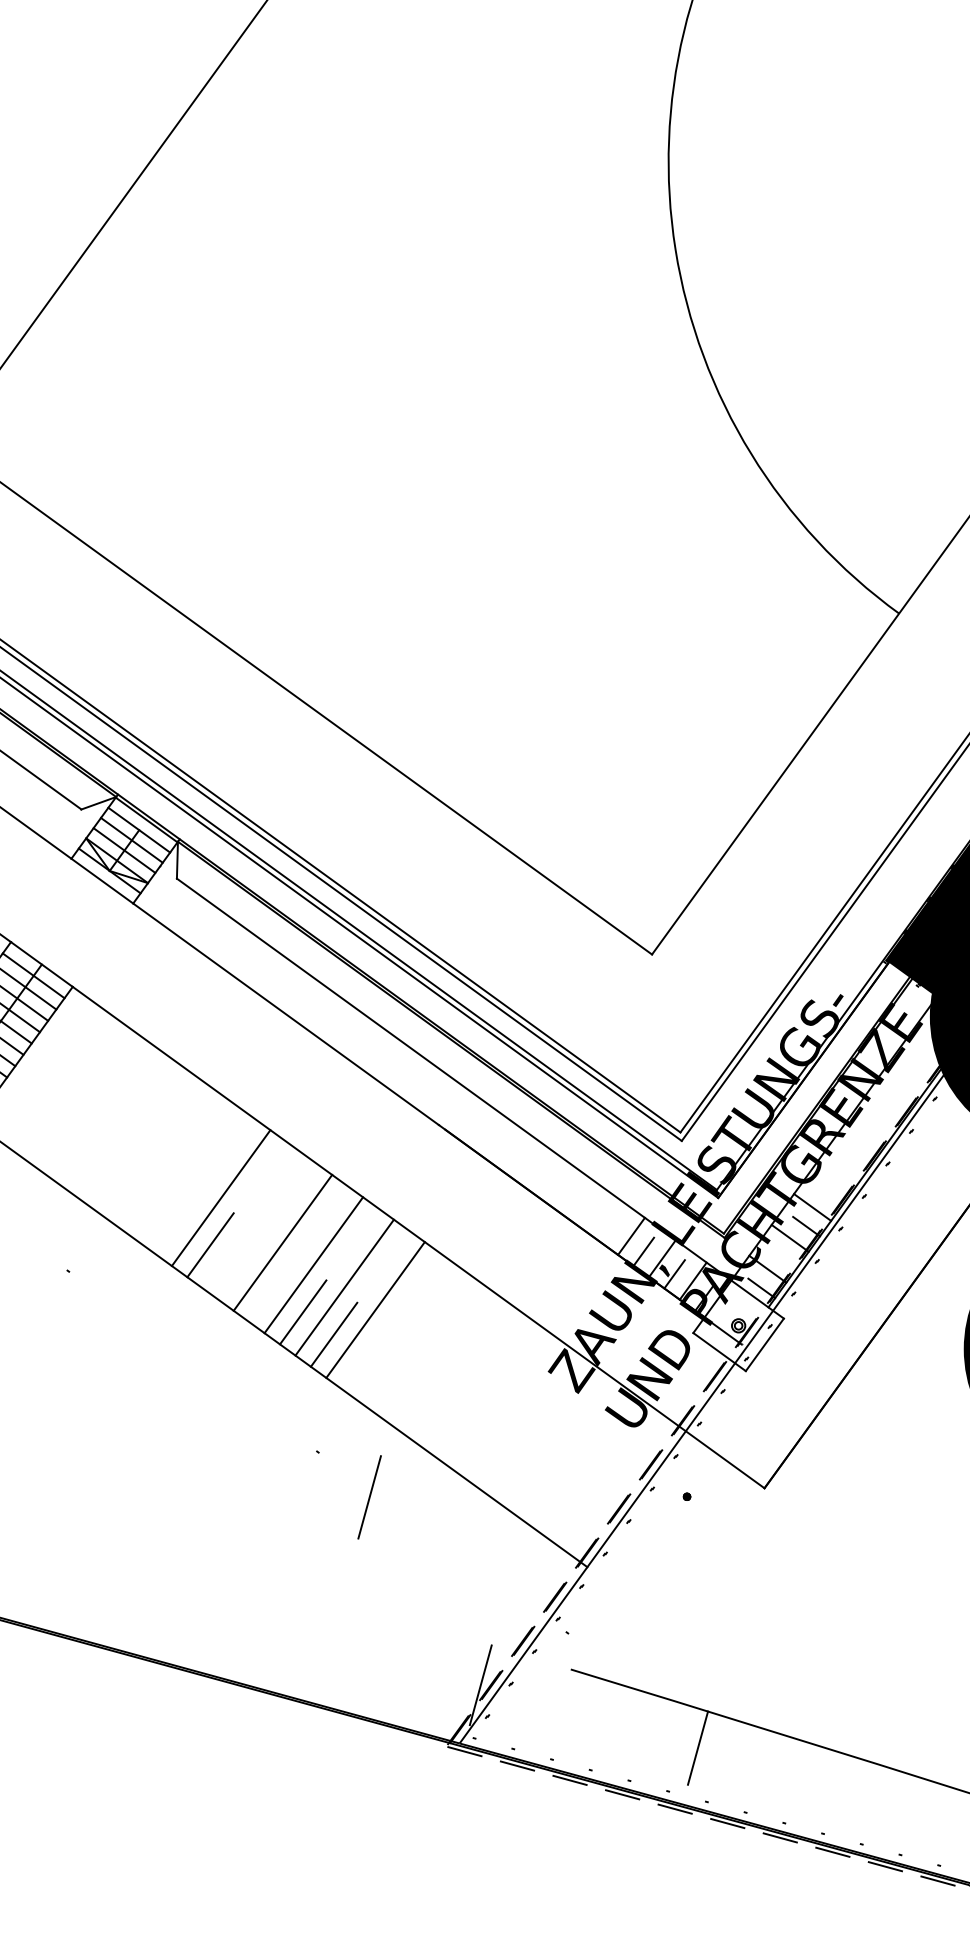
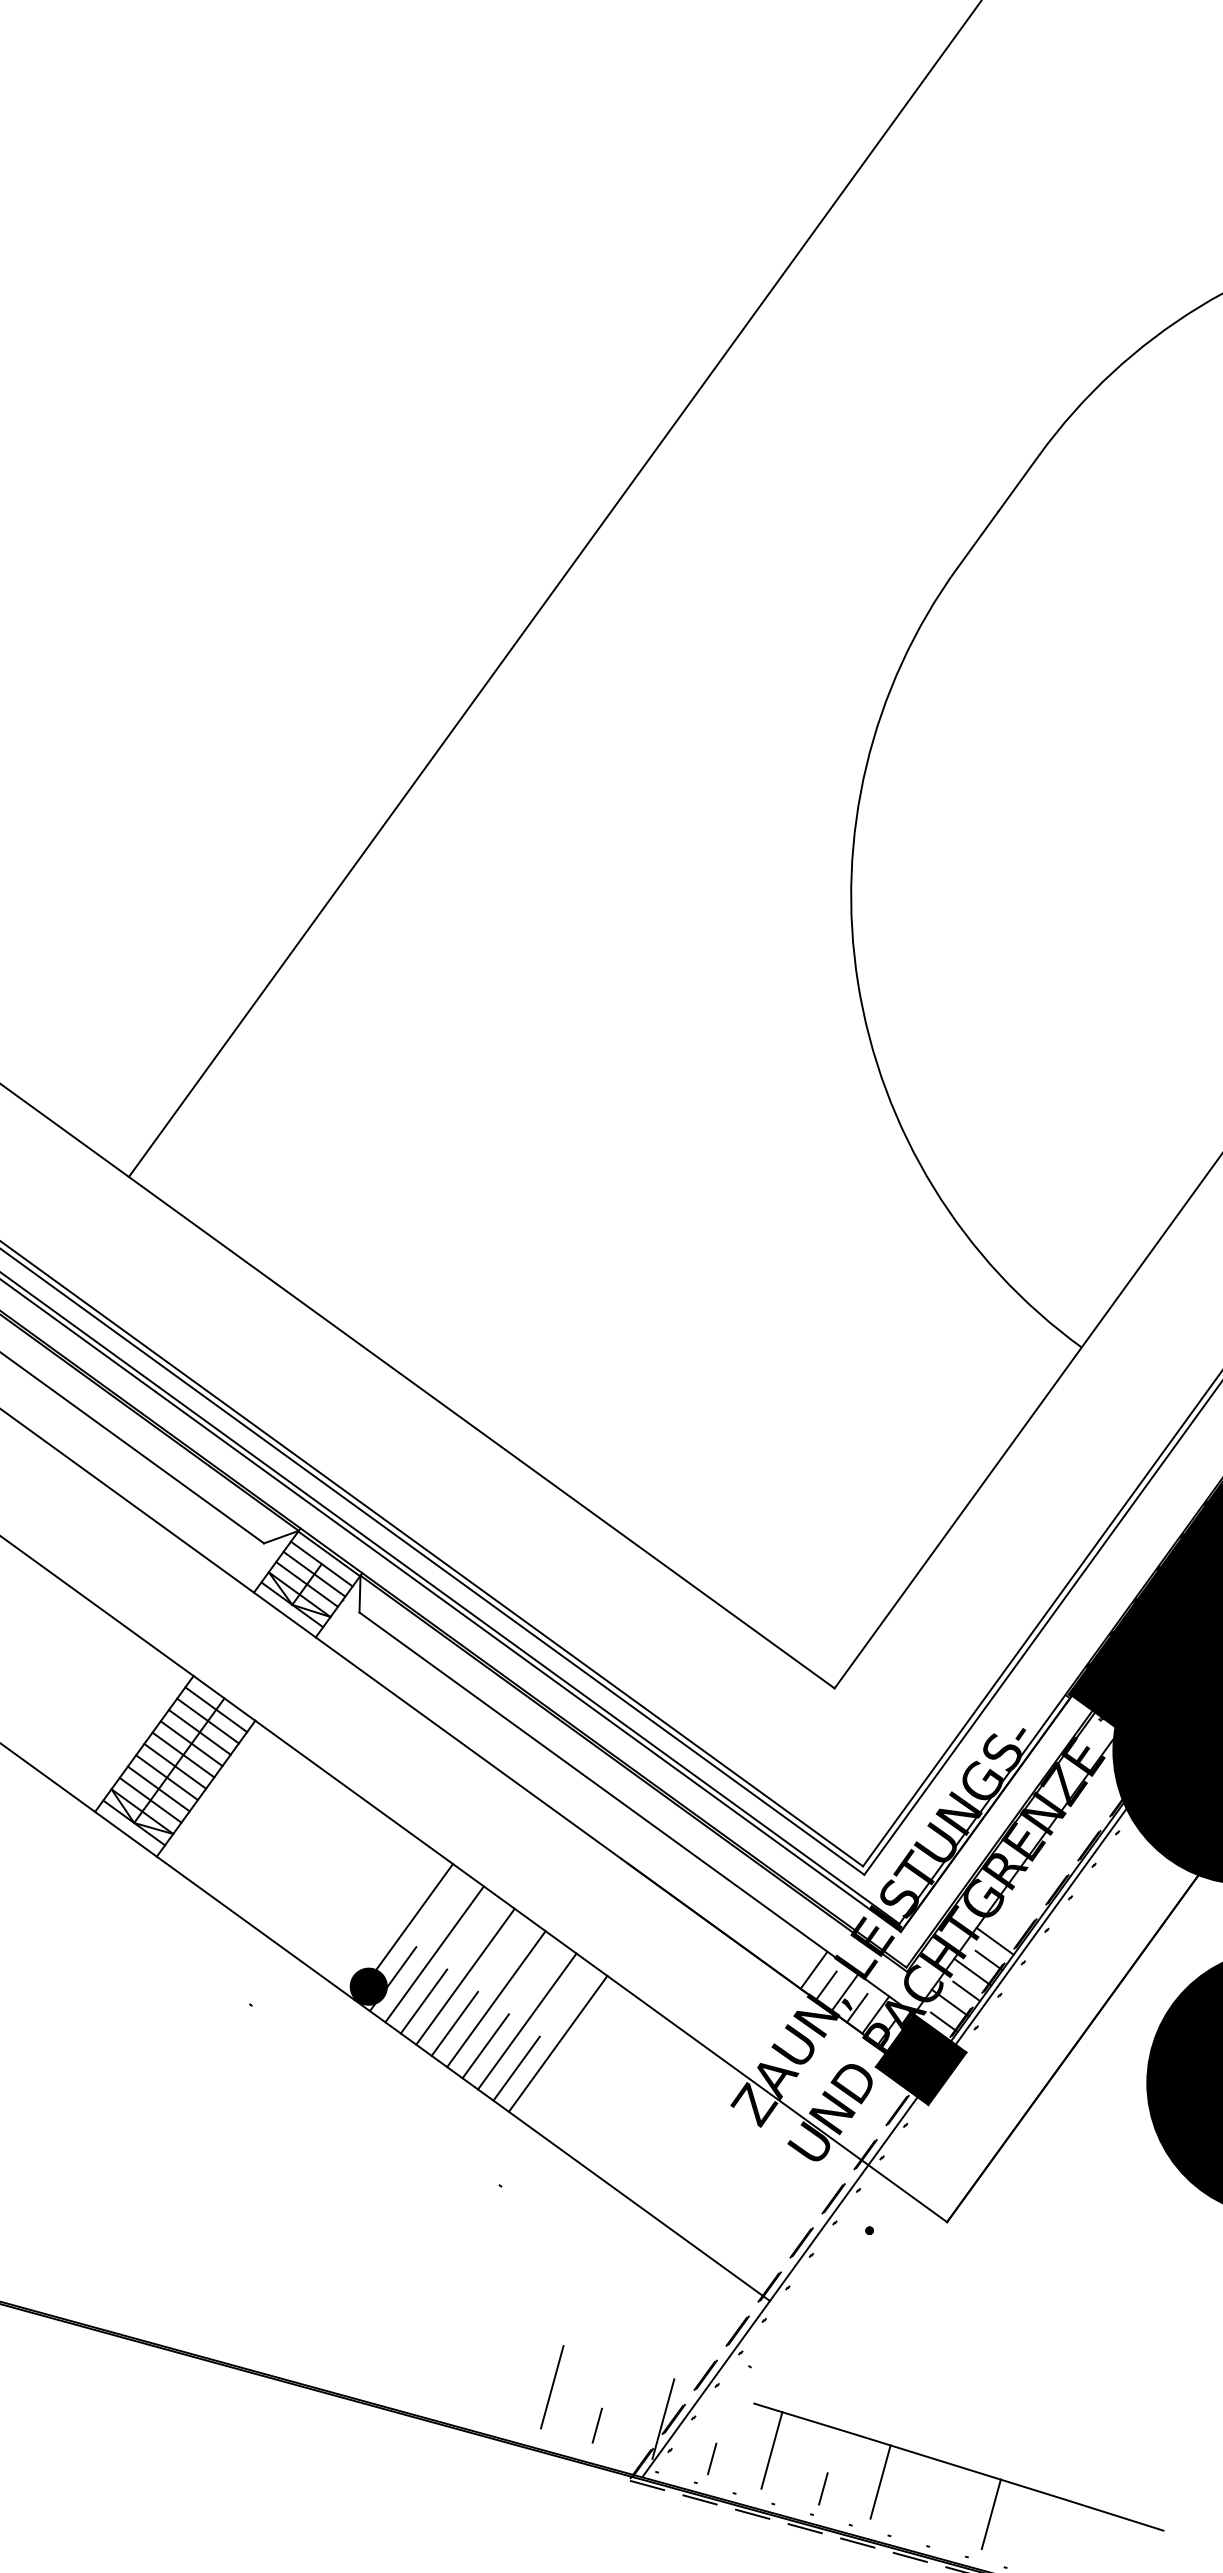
line: (251, 1220) -> (434, 1954), added
fill: (185, 1252) -> (368, 1986), added
line: (783, 1257) -> (966, 1991), added
line: (240, 1267) -> (423, 2001), added
line: (271, 1289) -> (454, 2023), added
fill: (737, 1325) -> (920, 2059), added
line: (369, 1497) -> (552, 2387), moved
line: (413, 1691) -> (596, 2425), added
line: (588, 1716) -> (771, 2450), added
line: (529, 1724) -> (712, 2458), added
line: (640, 1754) -> (823, 2488), added
line: (807, 1780) -> (990, 2514), added

